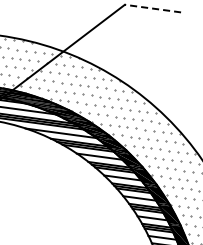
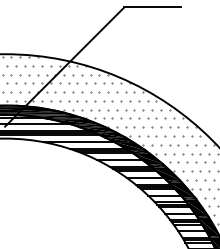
line: (152, 8) -> (152, 7), dashed -> solid

